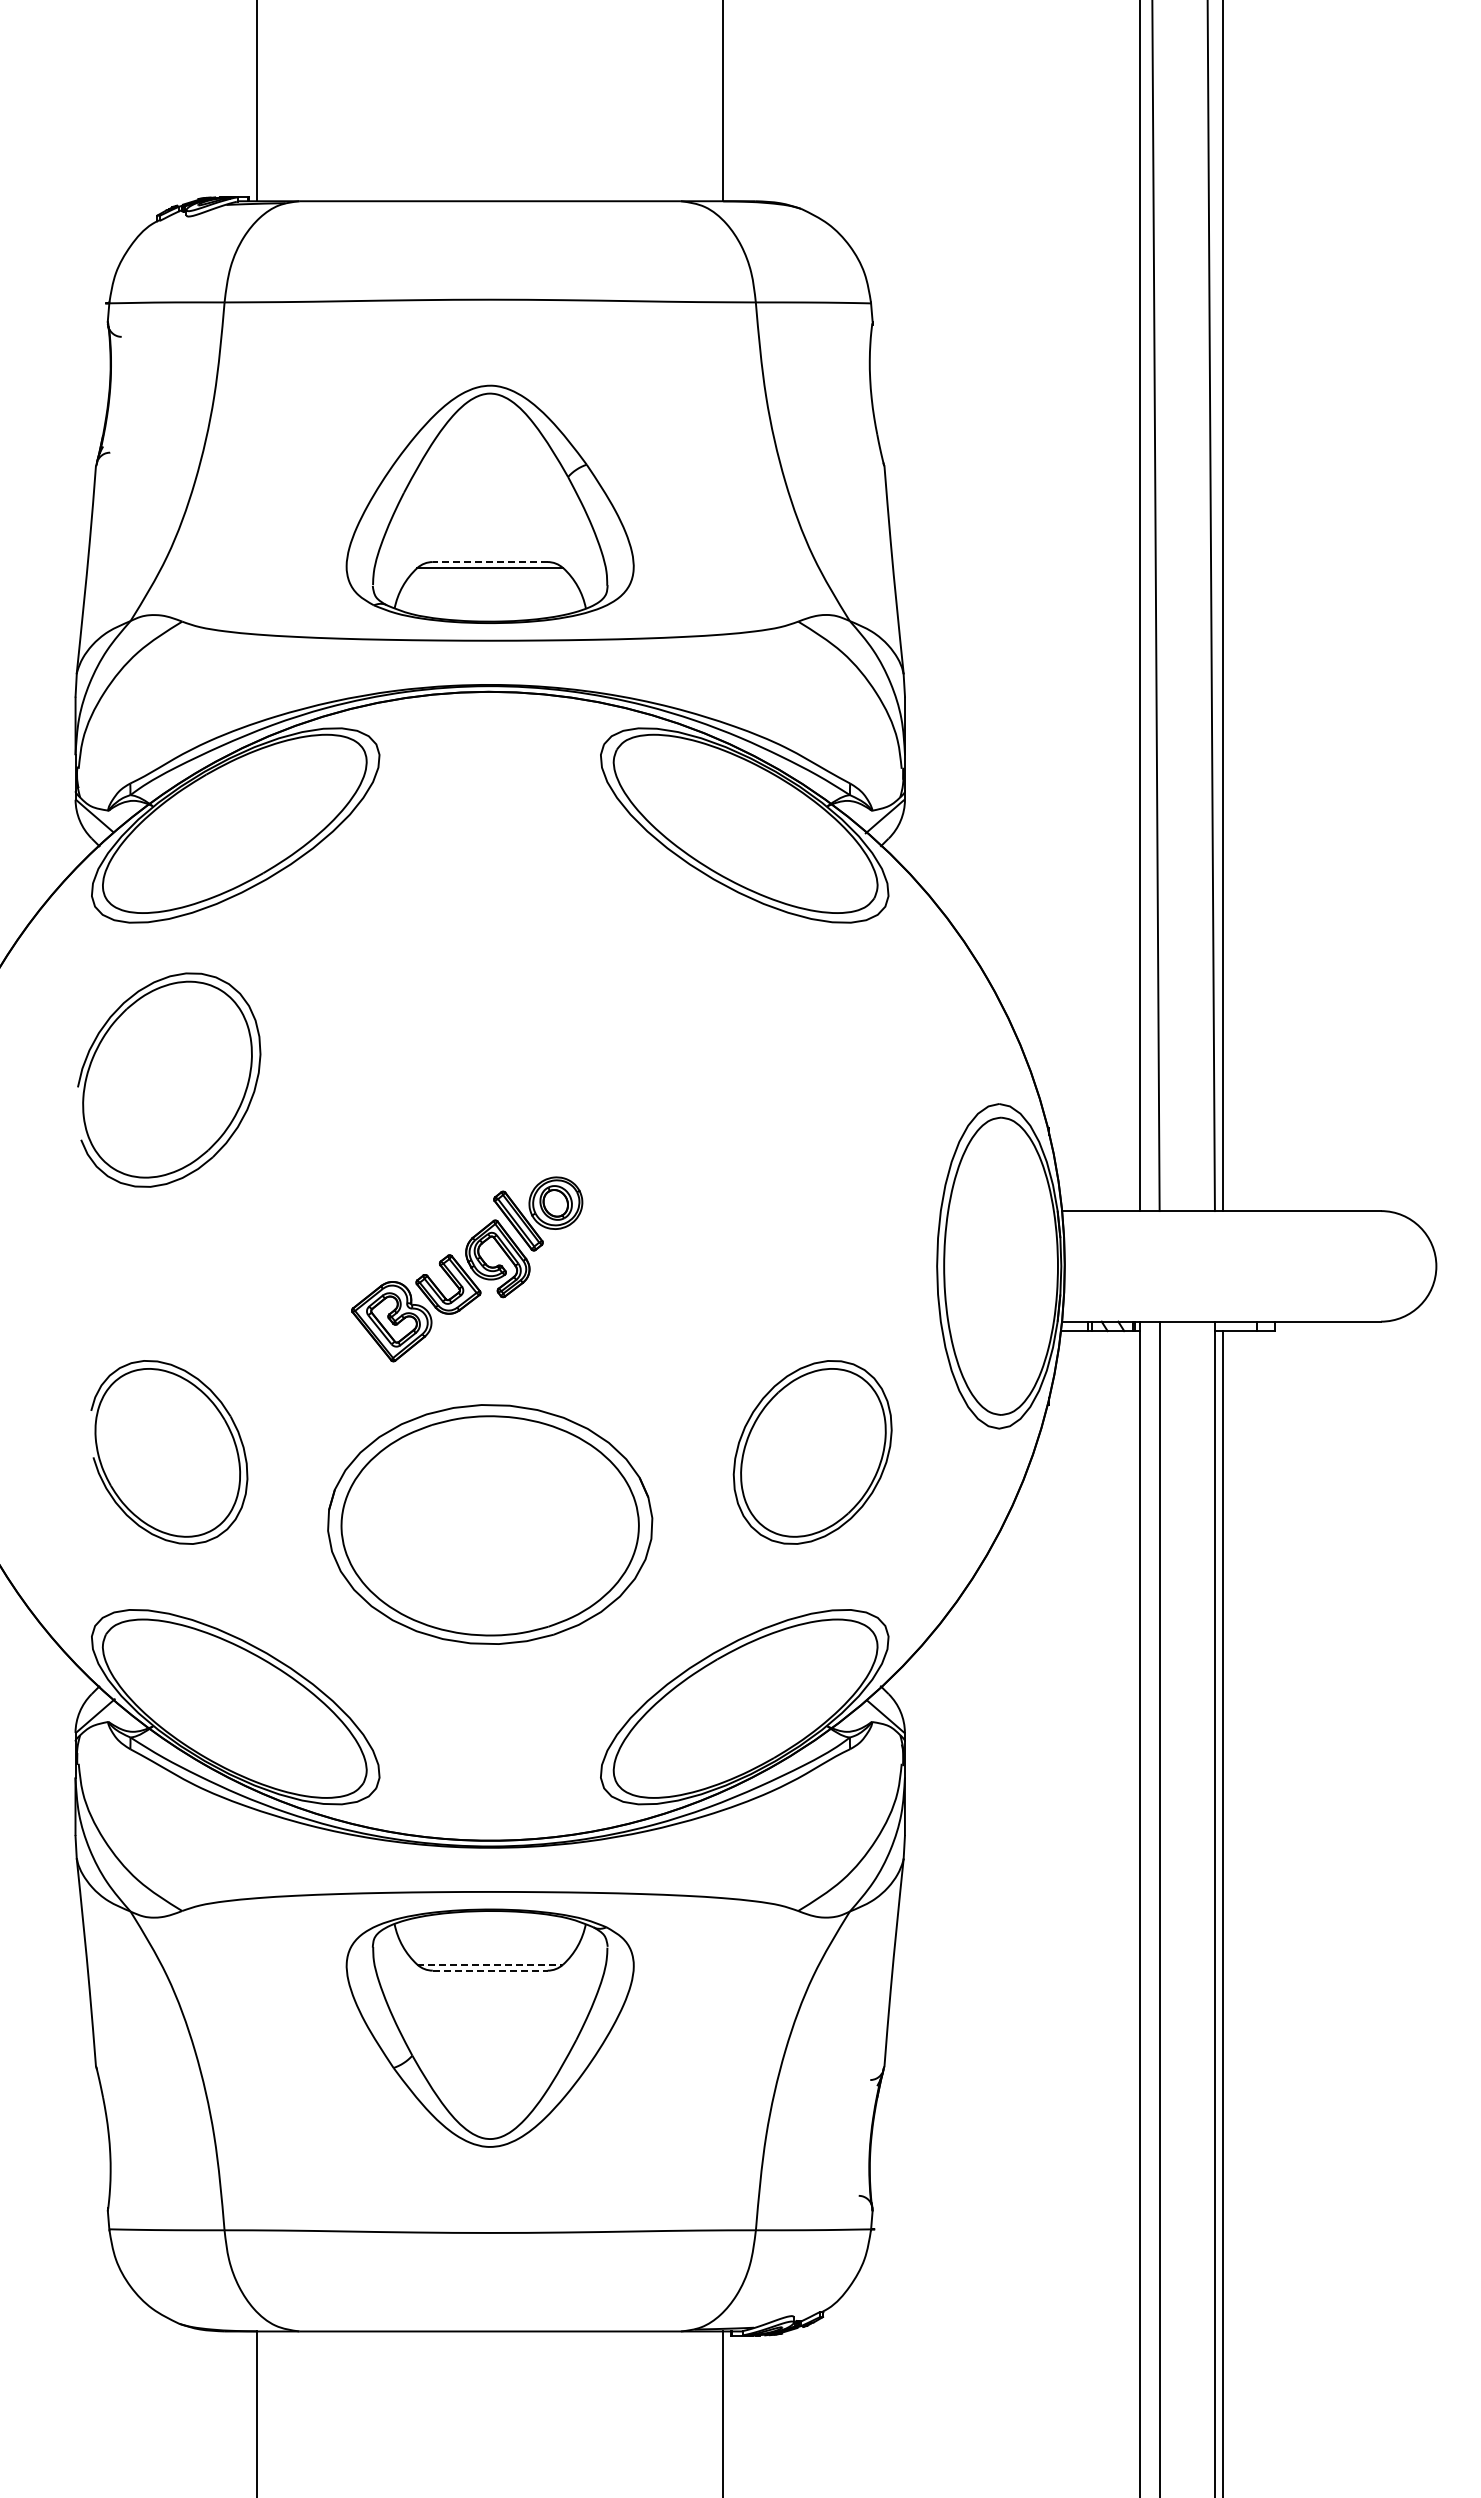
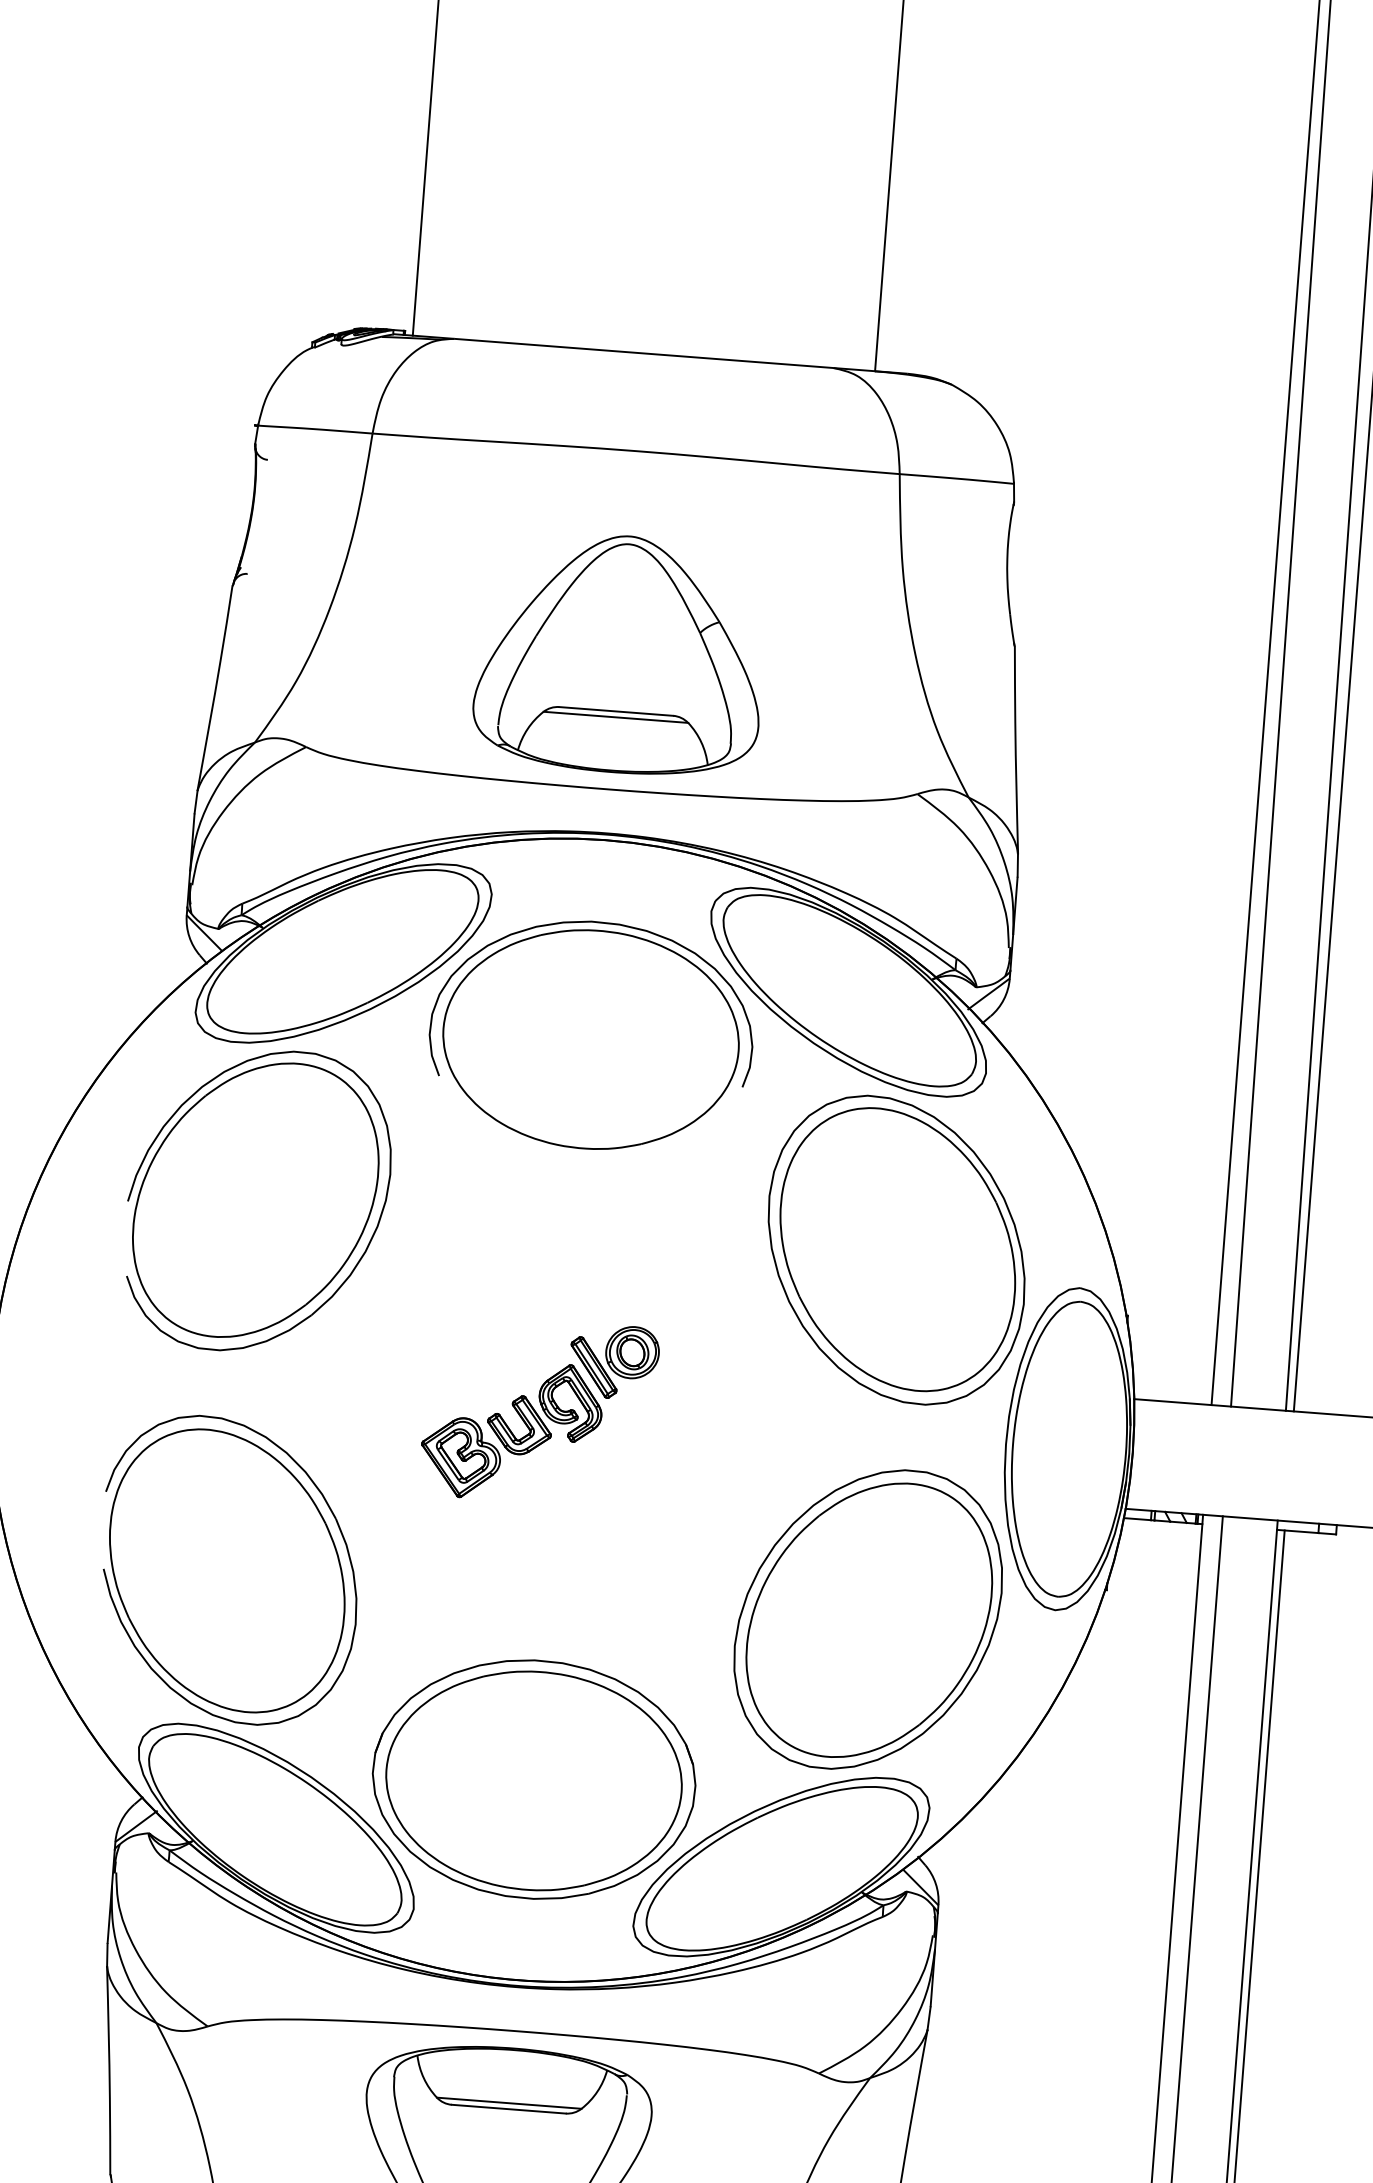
line: (489, 562) -> (615, 711), dashed -> solid
part: (490, 888) -> (591, 1035), added
part: (169, 1079) -> (258, 1200), size x1.43
part: (812, 1079) -> (896, 1249), added
part: (169, 1452) -> (230, 1570), size x1.67
part: (812, 1452) -> (868, 1619), size x1.67
part: (490, 1524) -> (534, 1779), moved
line: (490, 1964) -> (509, 2103), dashed -> solid
line: (490, 1970) -> (509, 2109), dashed -> solid

